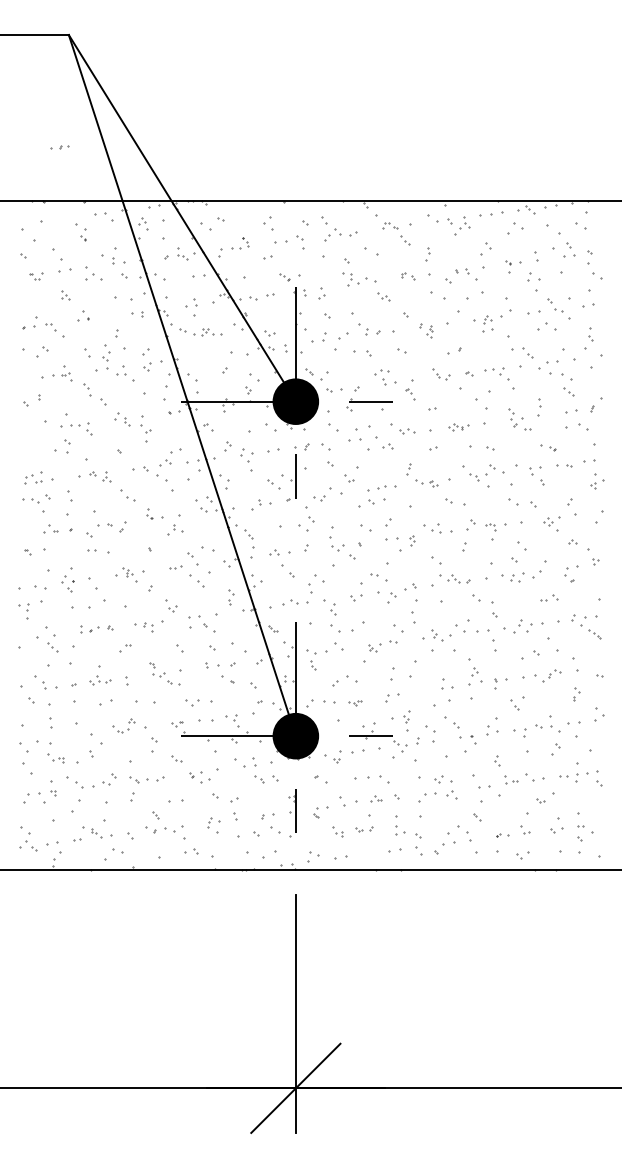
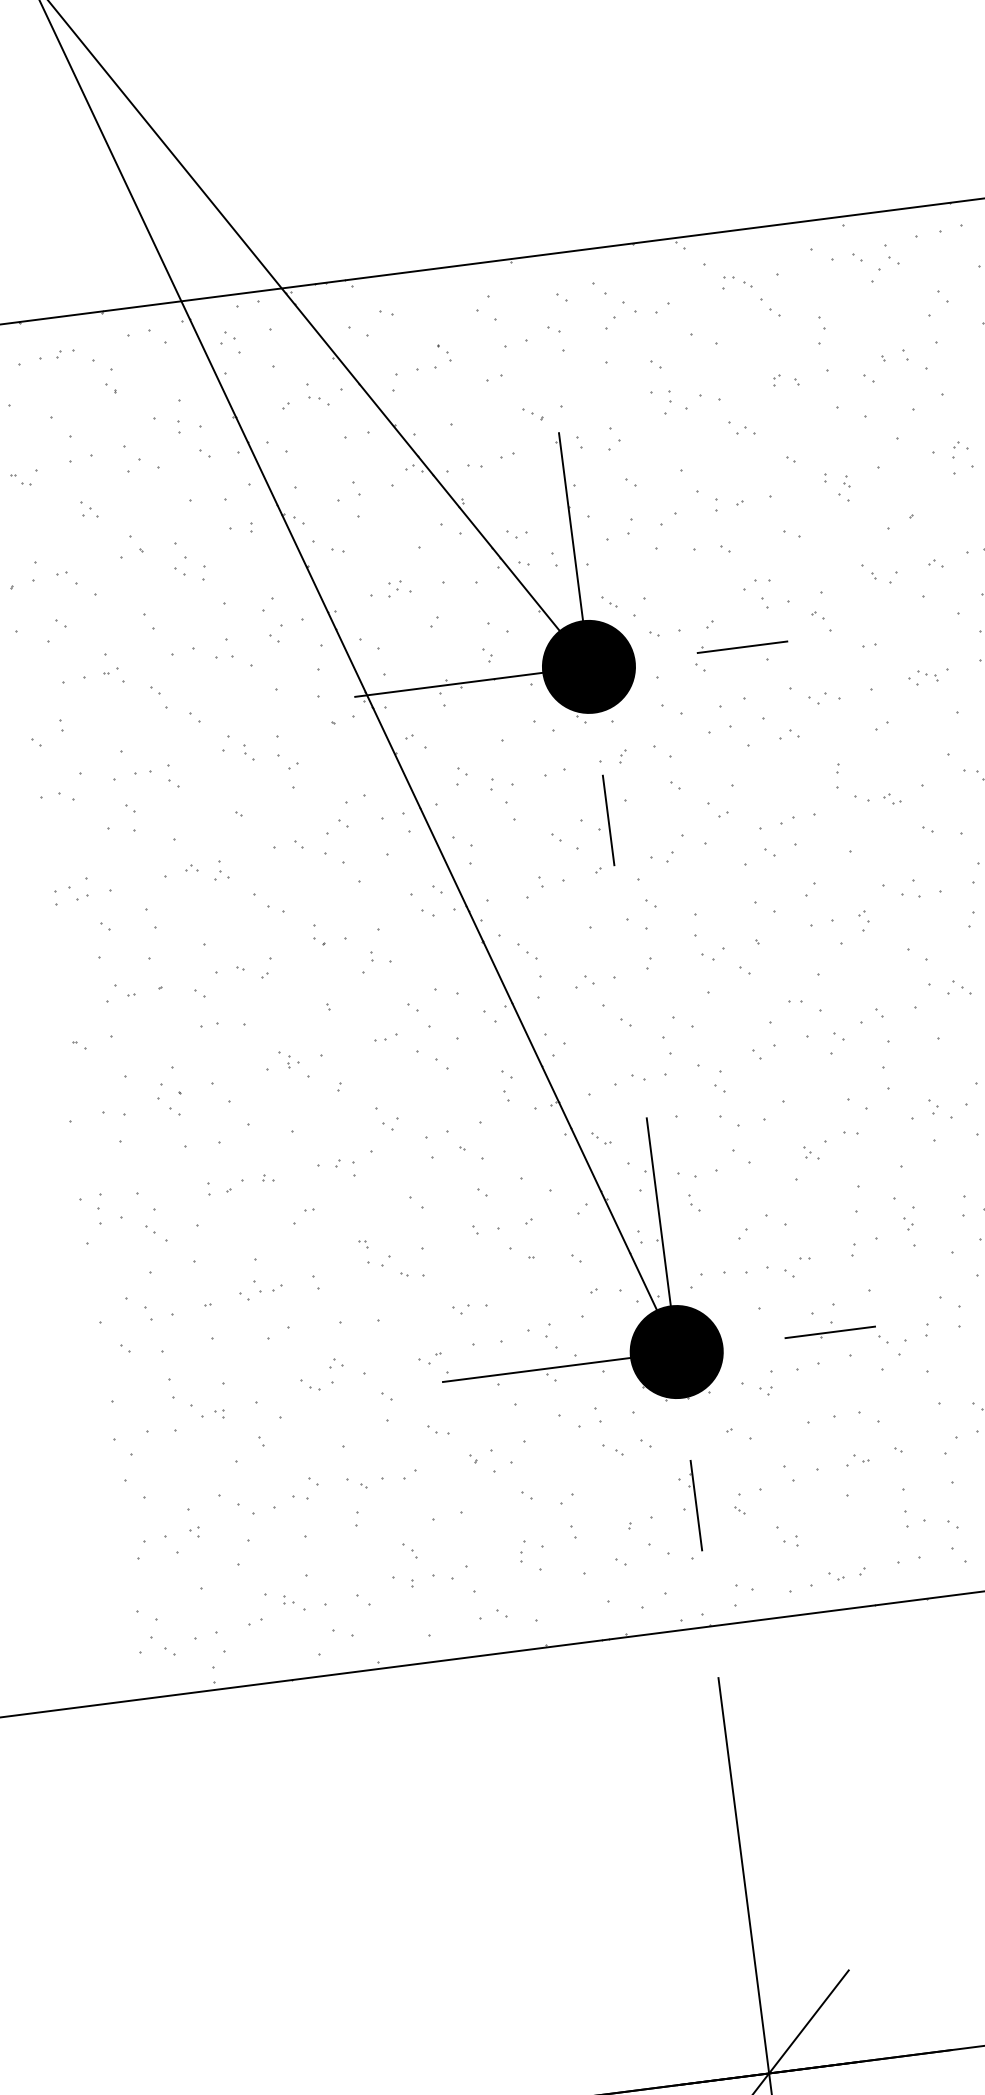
part: (59, 147) -> (56, 355), moved
part: (203, 332) -> (390, 589), moved
part: (106, 352) -> (180, 558), moved
part: (30, 500) -> (57, 797), moved
part: (23, 611) -> (91, 1211), moved
part: (199, 702) -> (470, 1308), size x0.62
part: (354, 703) -> (788, 1269), size x1.67
part: (406, 720) -> (909, 1227), moved
part: (55, 758) -> (206, 1412), moved
part: (364, 829) -> (848, 1574), moved

